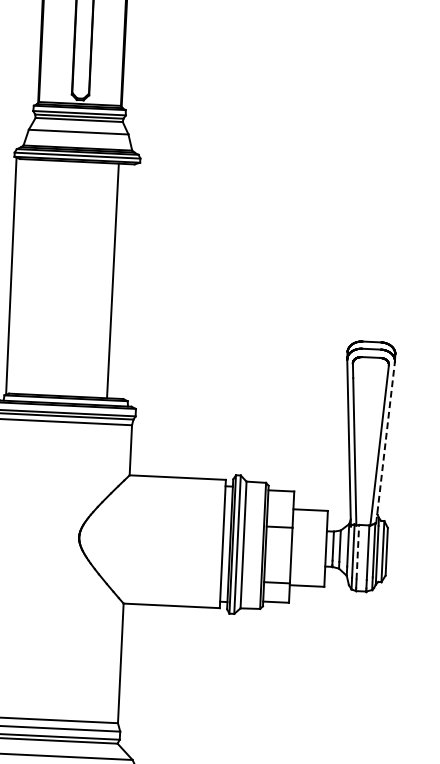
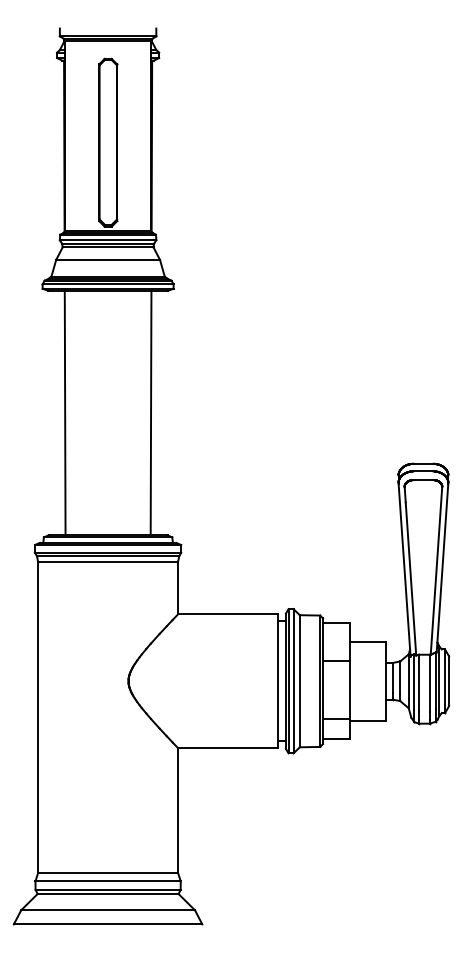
line: (10, 275) -> (64, 412), moved
line: (385, 443) -> (442, 568), dashed -> solid
line: (358, 551) -> (419, 682), dashed -> solid

